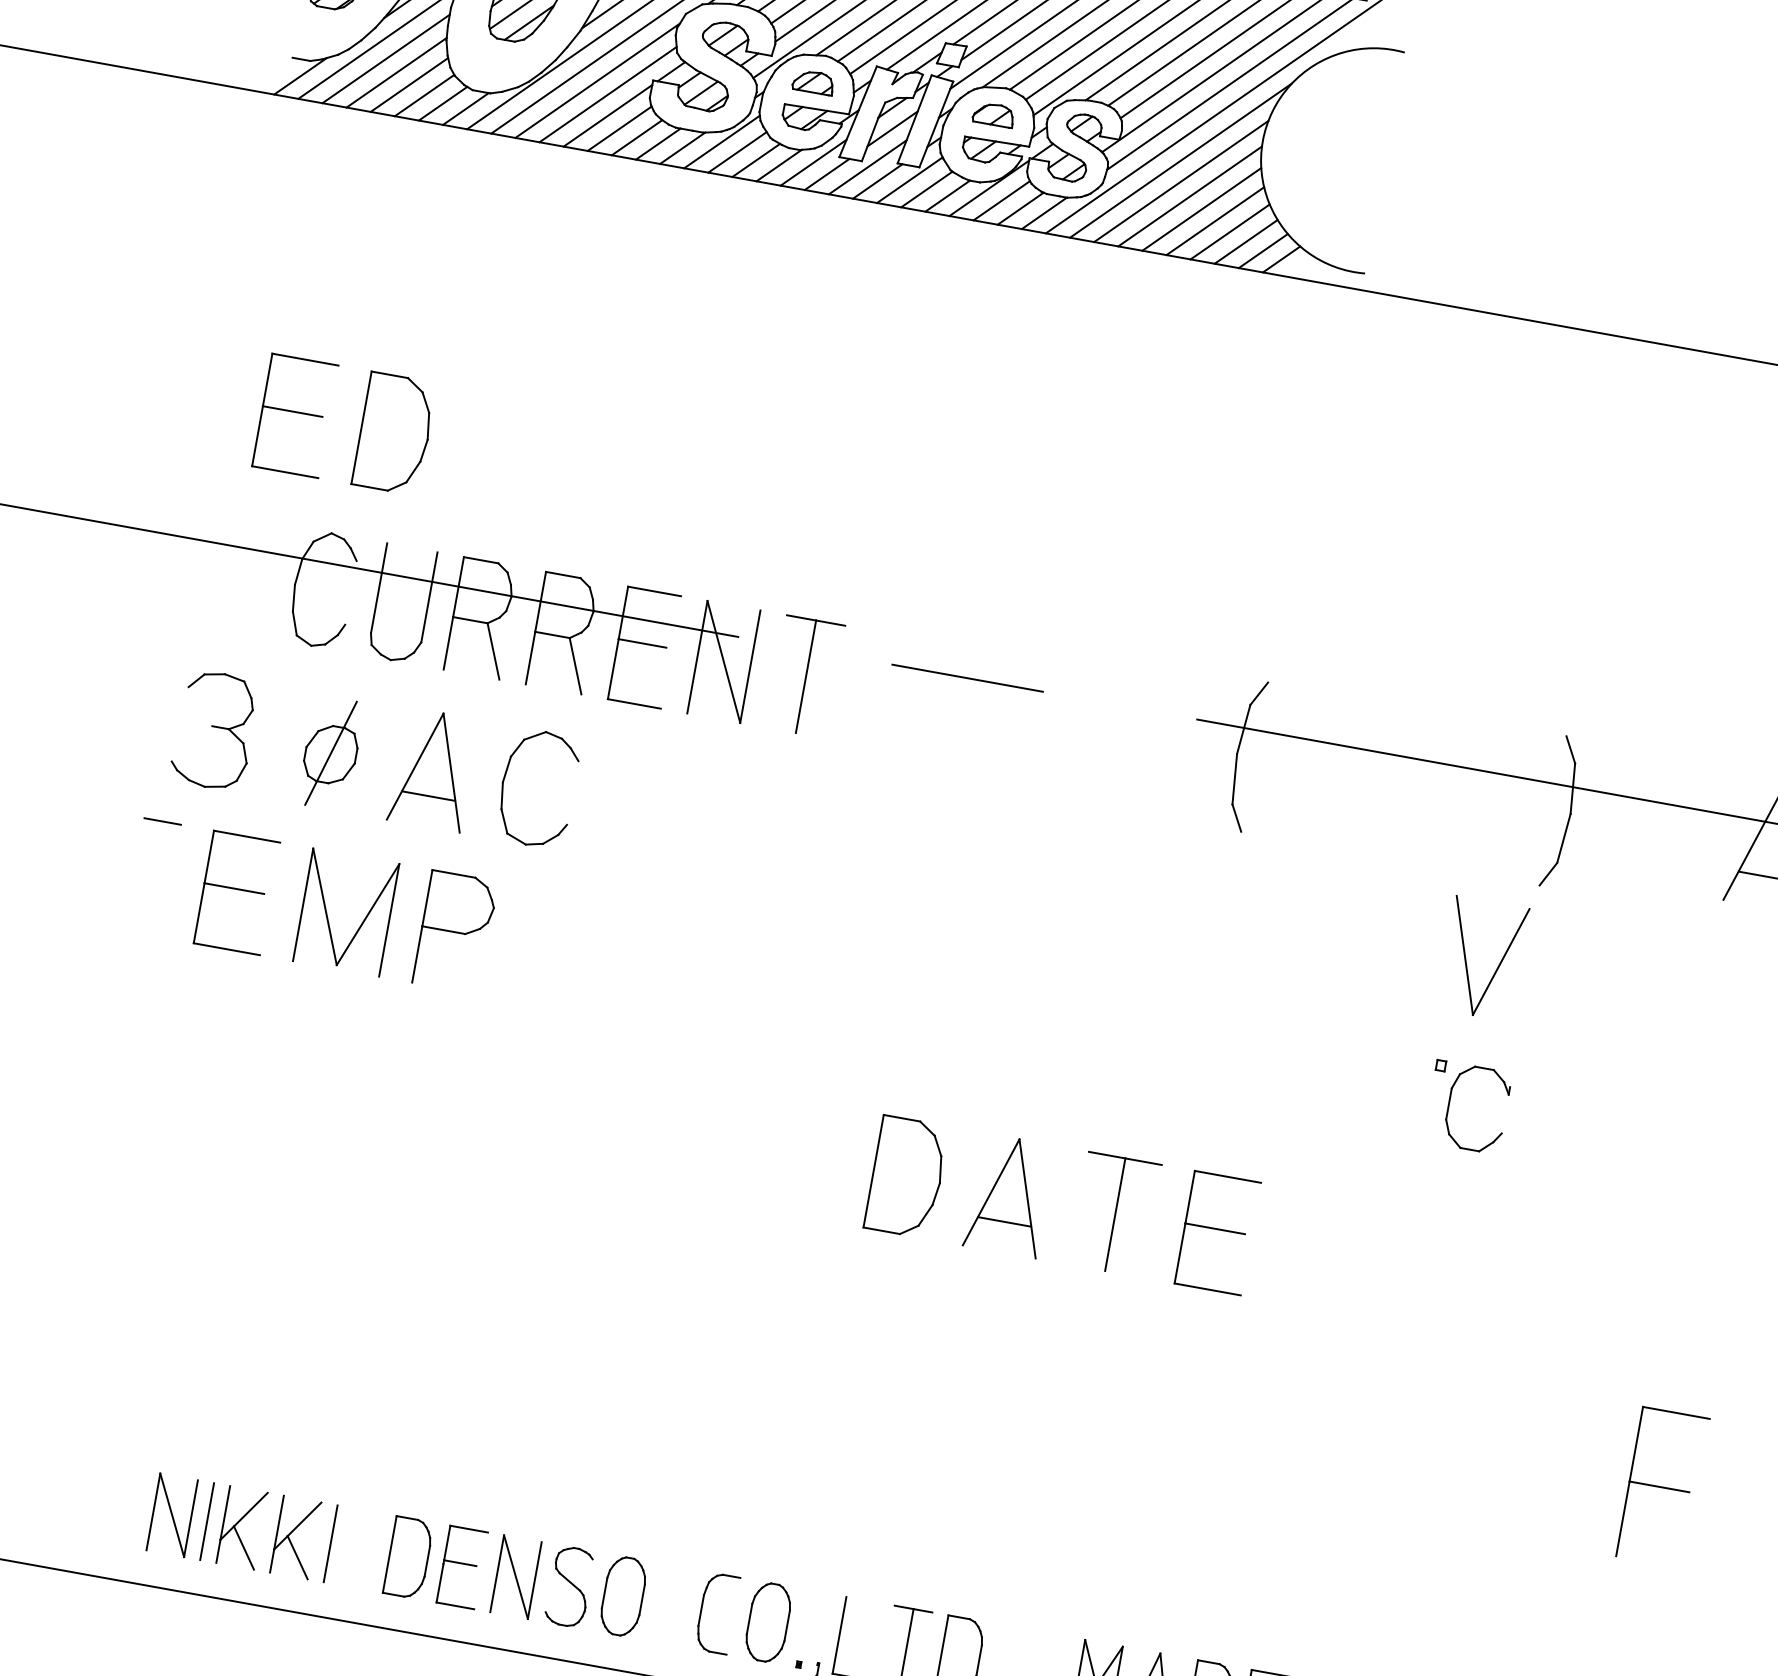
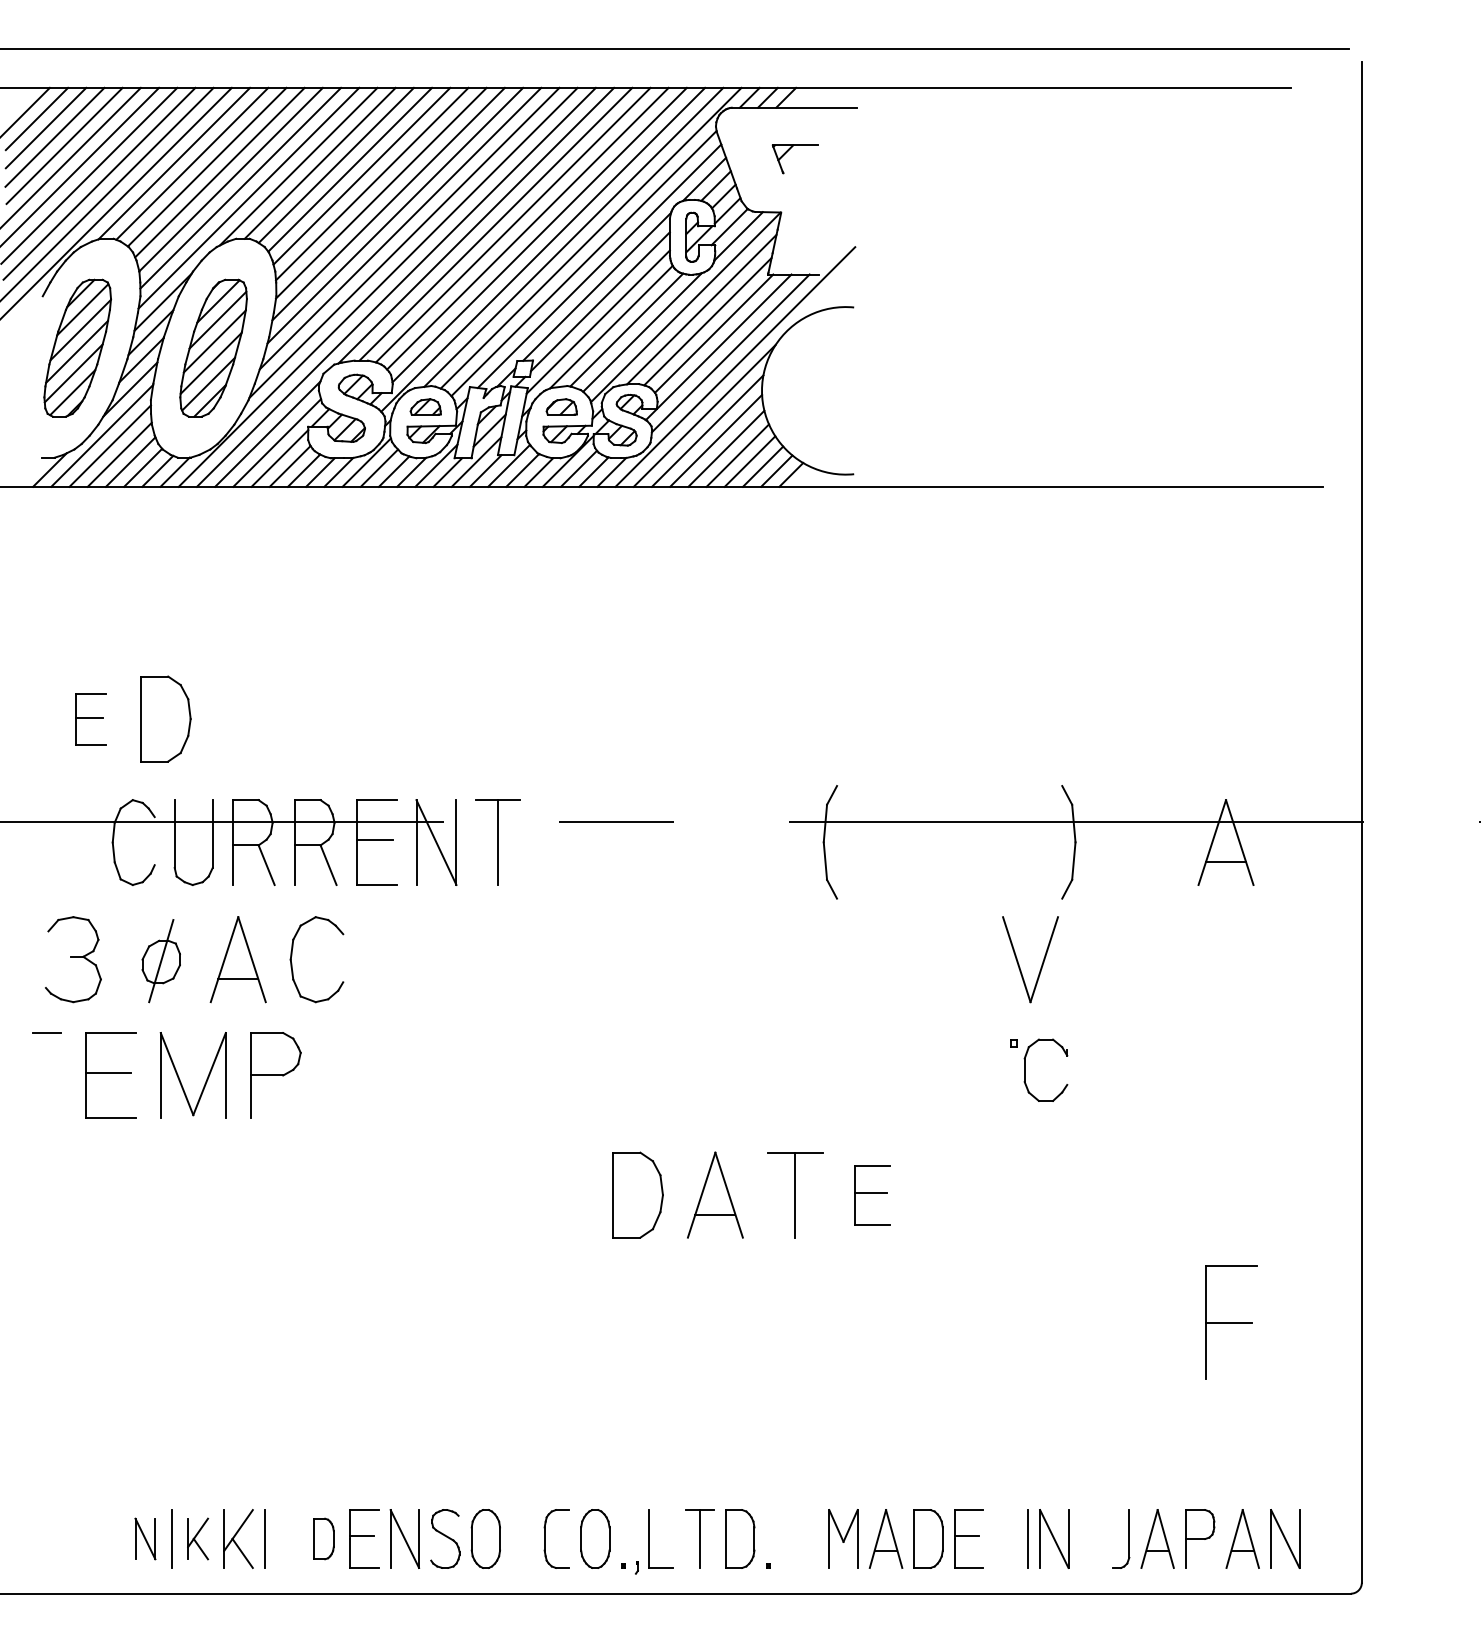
part: (294, 416) -> (90, 719), size x0.6
part: (1217, 1233) -> (872, 1195), size x0.7
part: (172, 1514) -> (145, 1538), size x0.7
part: (241, 1527) -> (197, 1538), size x0.7
part: (408, 1557) -> (323, 1538), size x0.7

